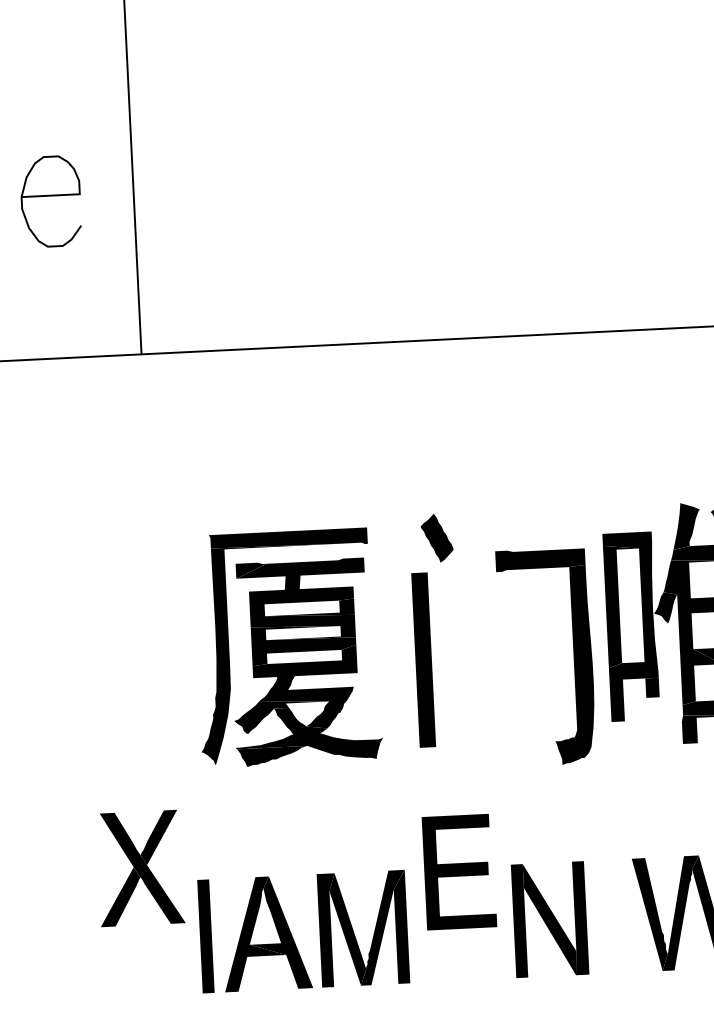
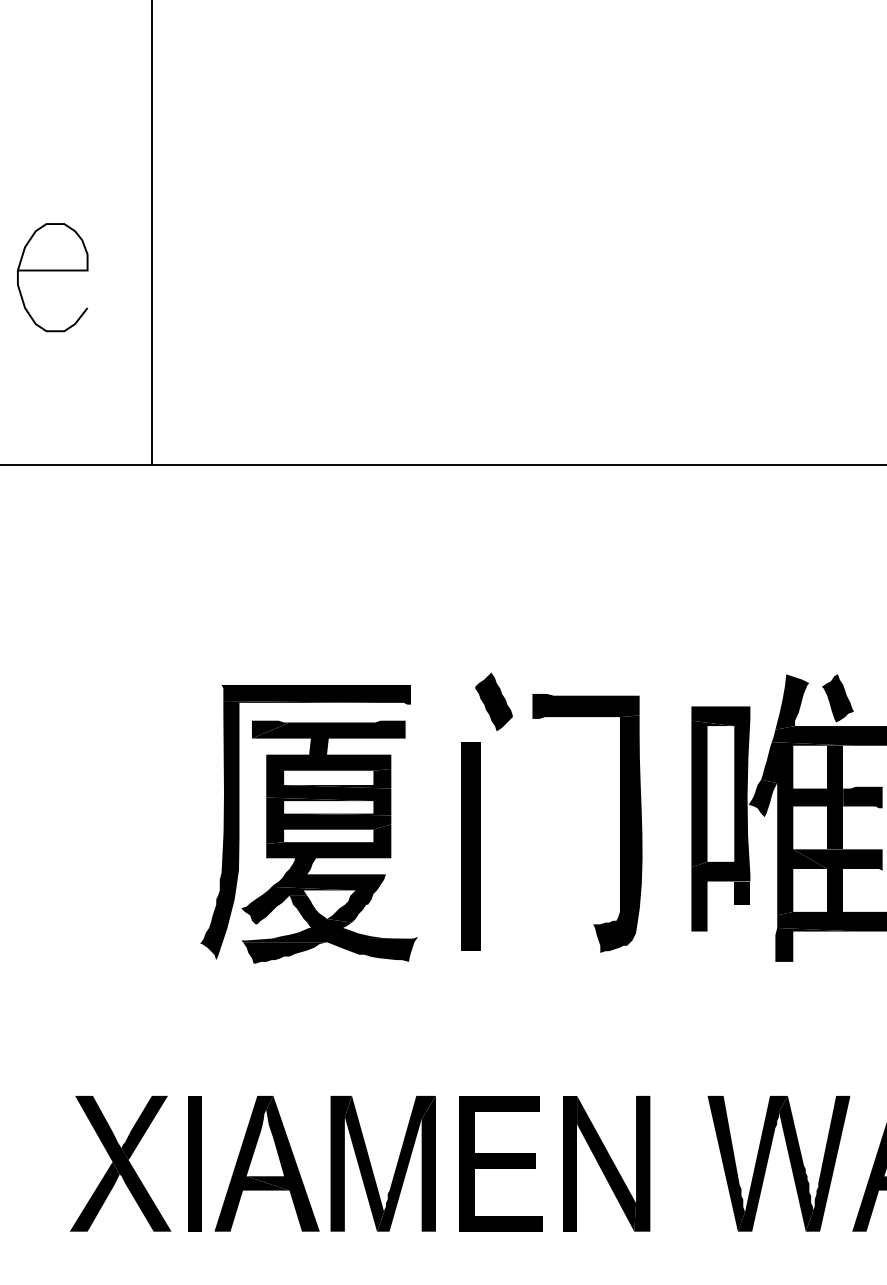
part: (574, 655) -> (620, 823), moved
part: (140, 868) -> (120, 1163), moved
part: (458, 871) -> (500, 1163), moved

